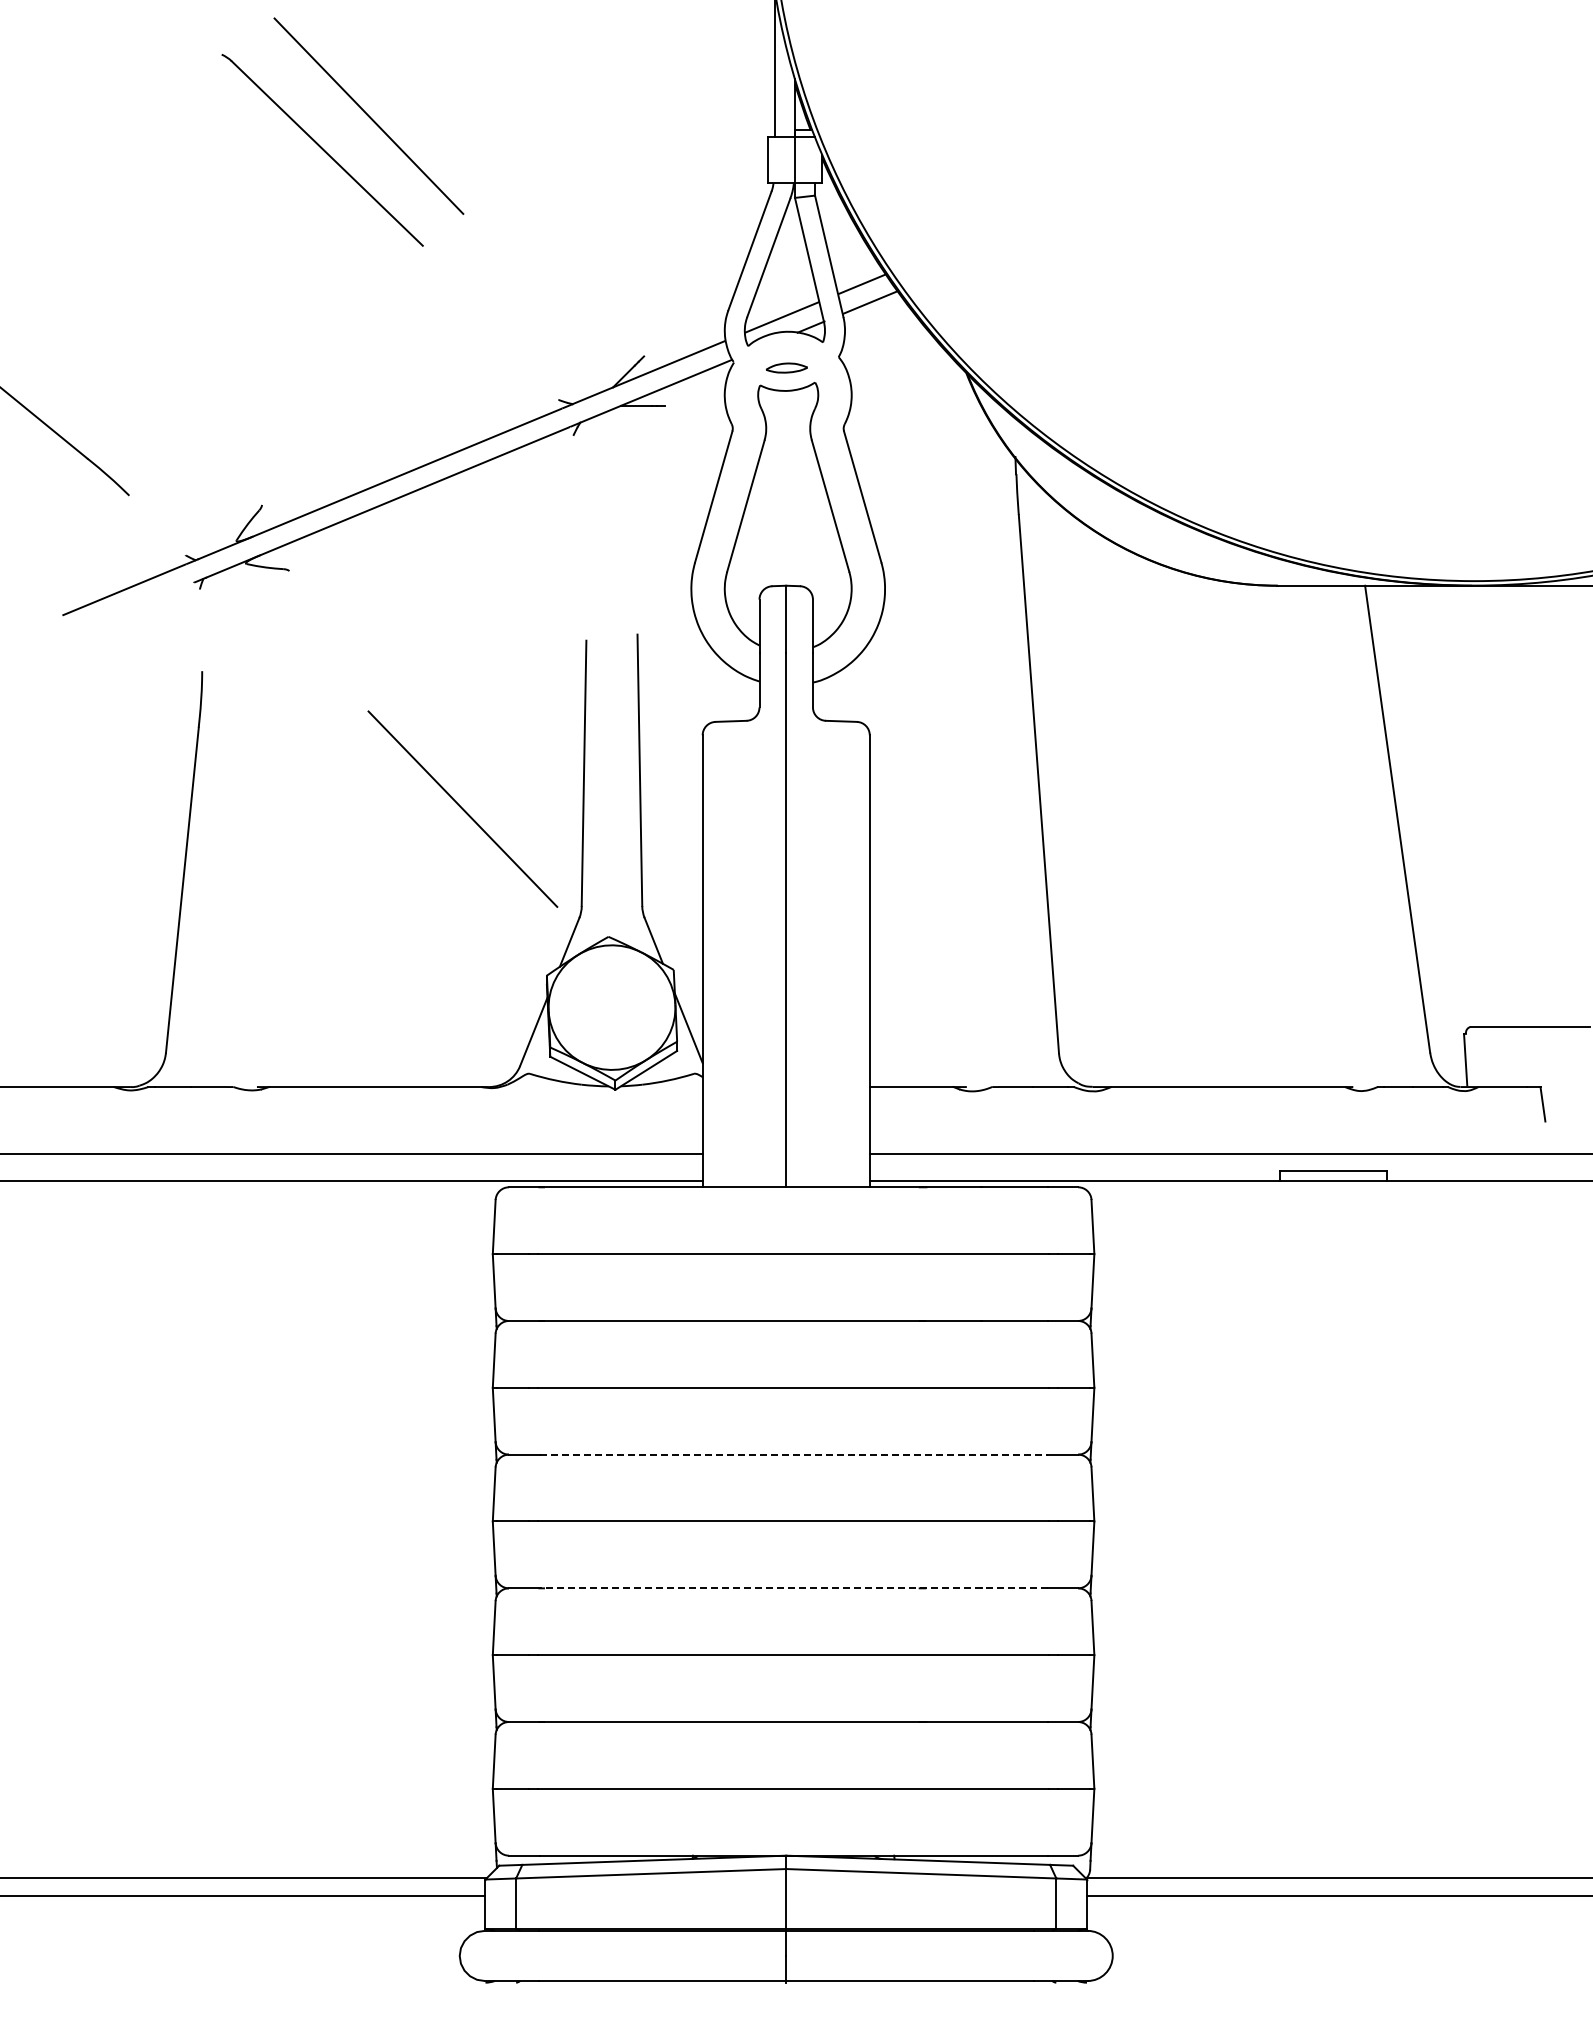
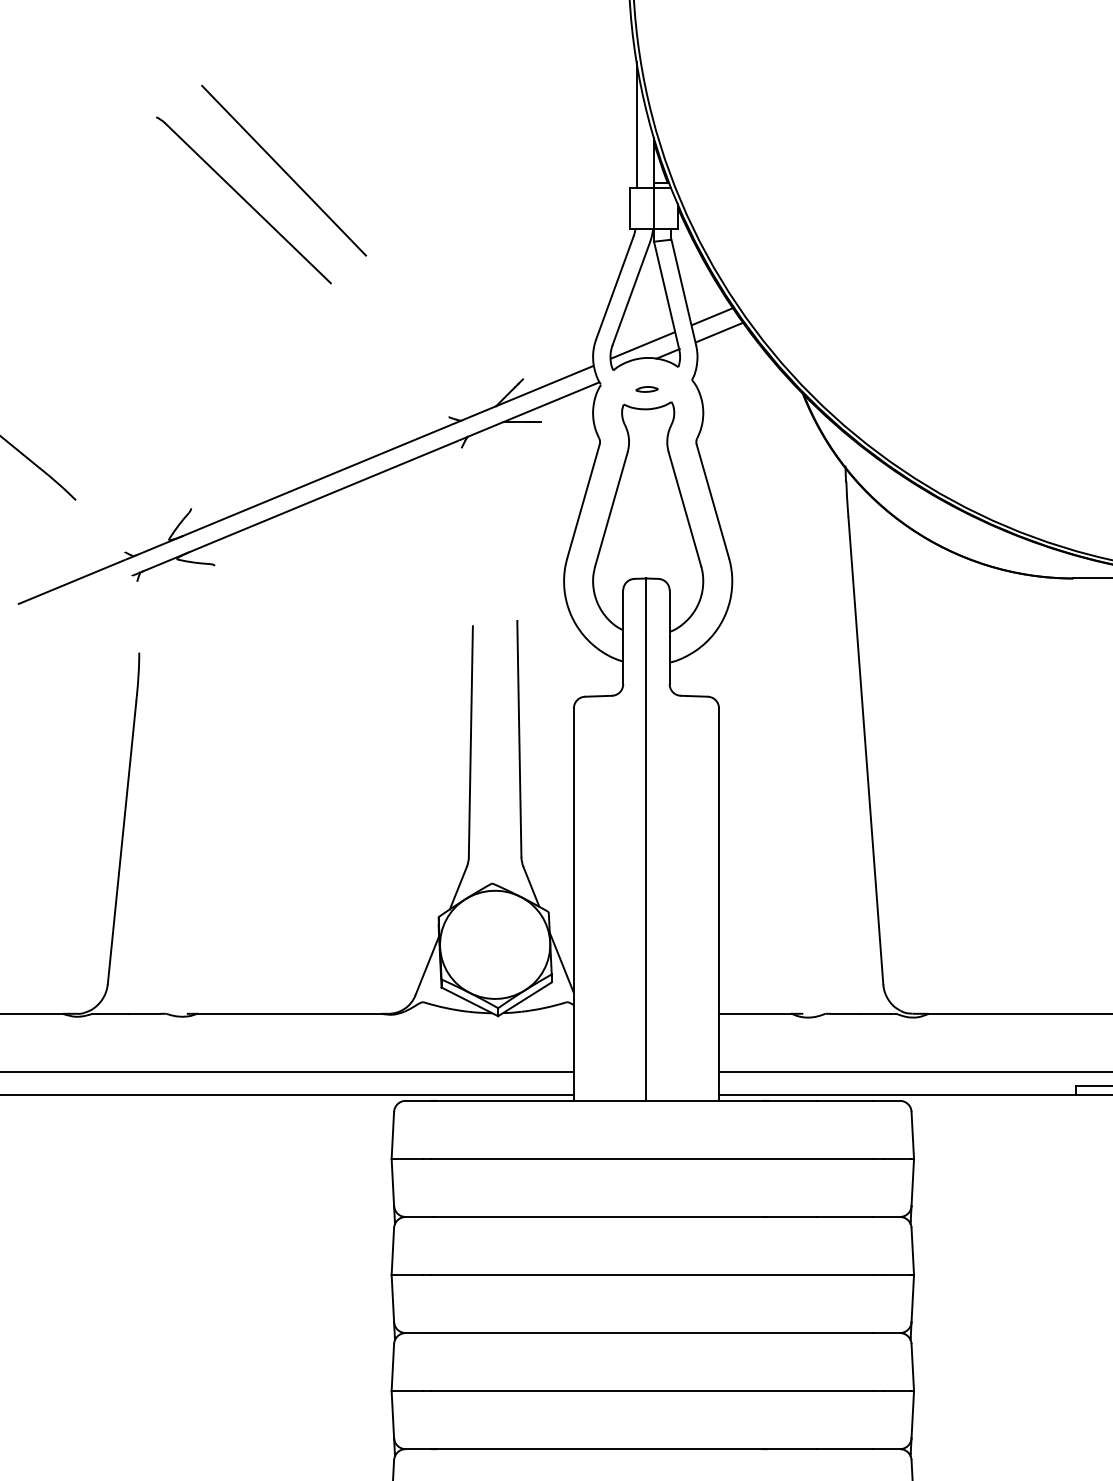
part: (786, 367) -> (646, 388), size x0.62
line: (462, 808) -> (365, 771), removed
line: (793, 1454) -> (652, 1332), dashed -> solid
line: (793, 1588) -> (652, 1449), dashed -> solid

